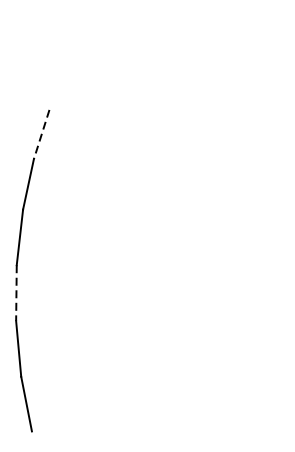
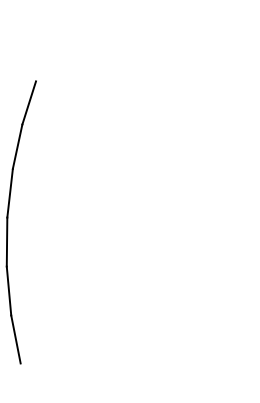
line: (42, 135) -> (29, 103), dashed -> solid
line: (16, 293) -> (7, 242), dashed -> solid

